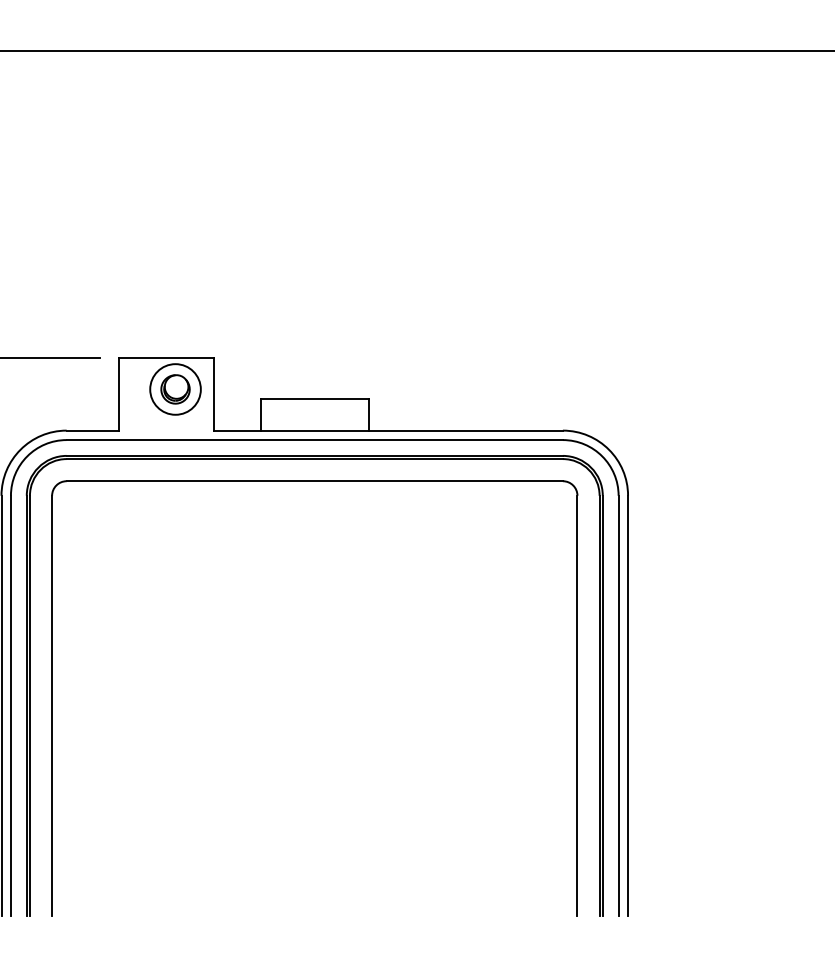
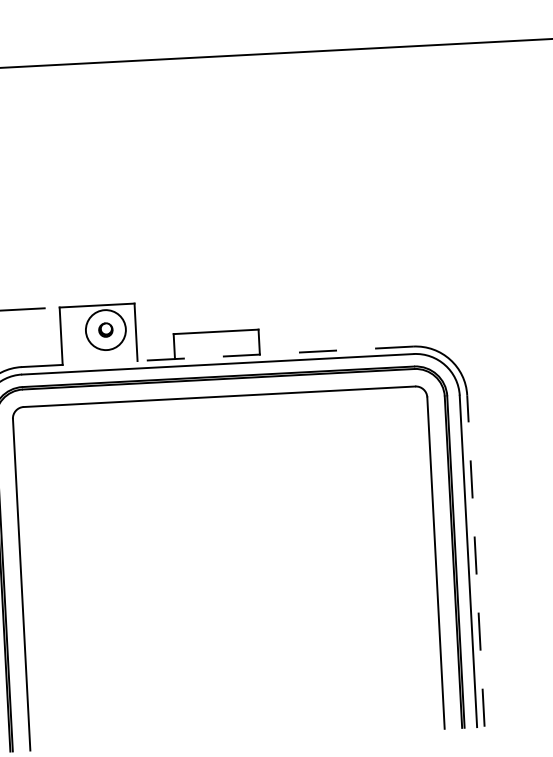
part: (175, 389) -> (105, 330), size x0.6
line: (388, 430) -> (275, 353), solid -> dashed
line: (628, 705) -> (476, 560), solid -> dashed

